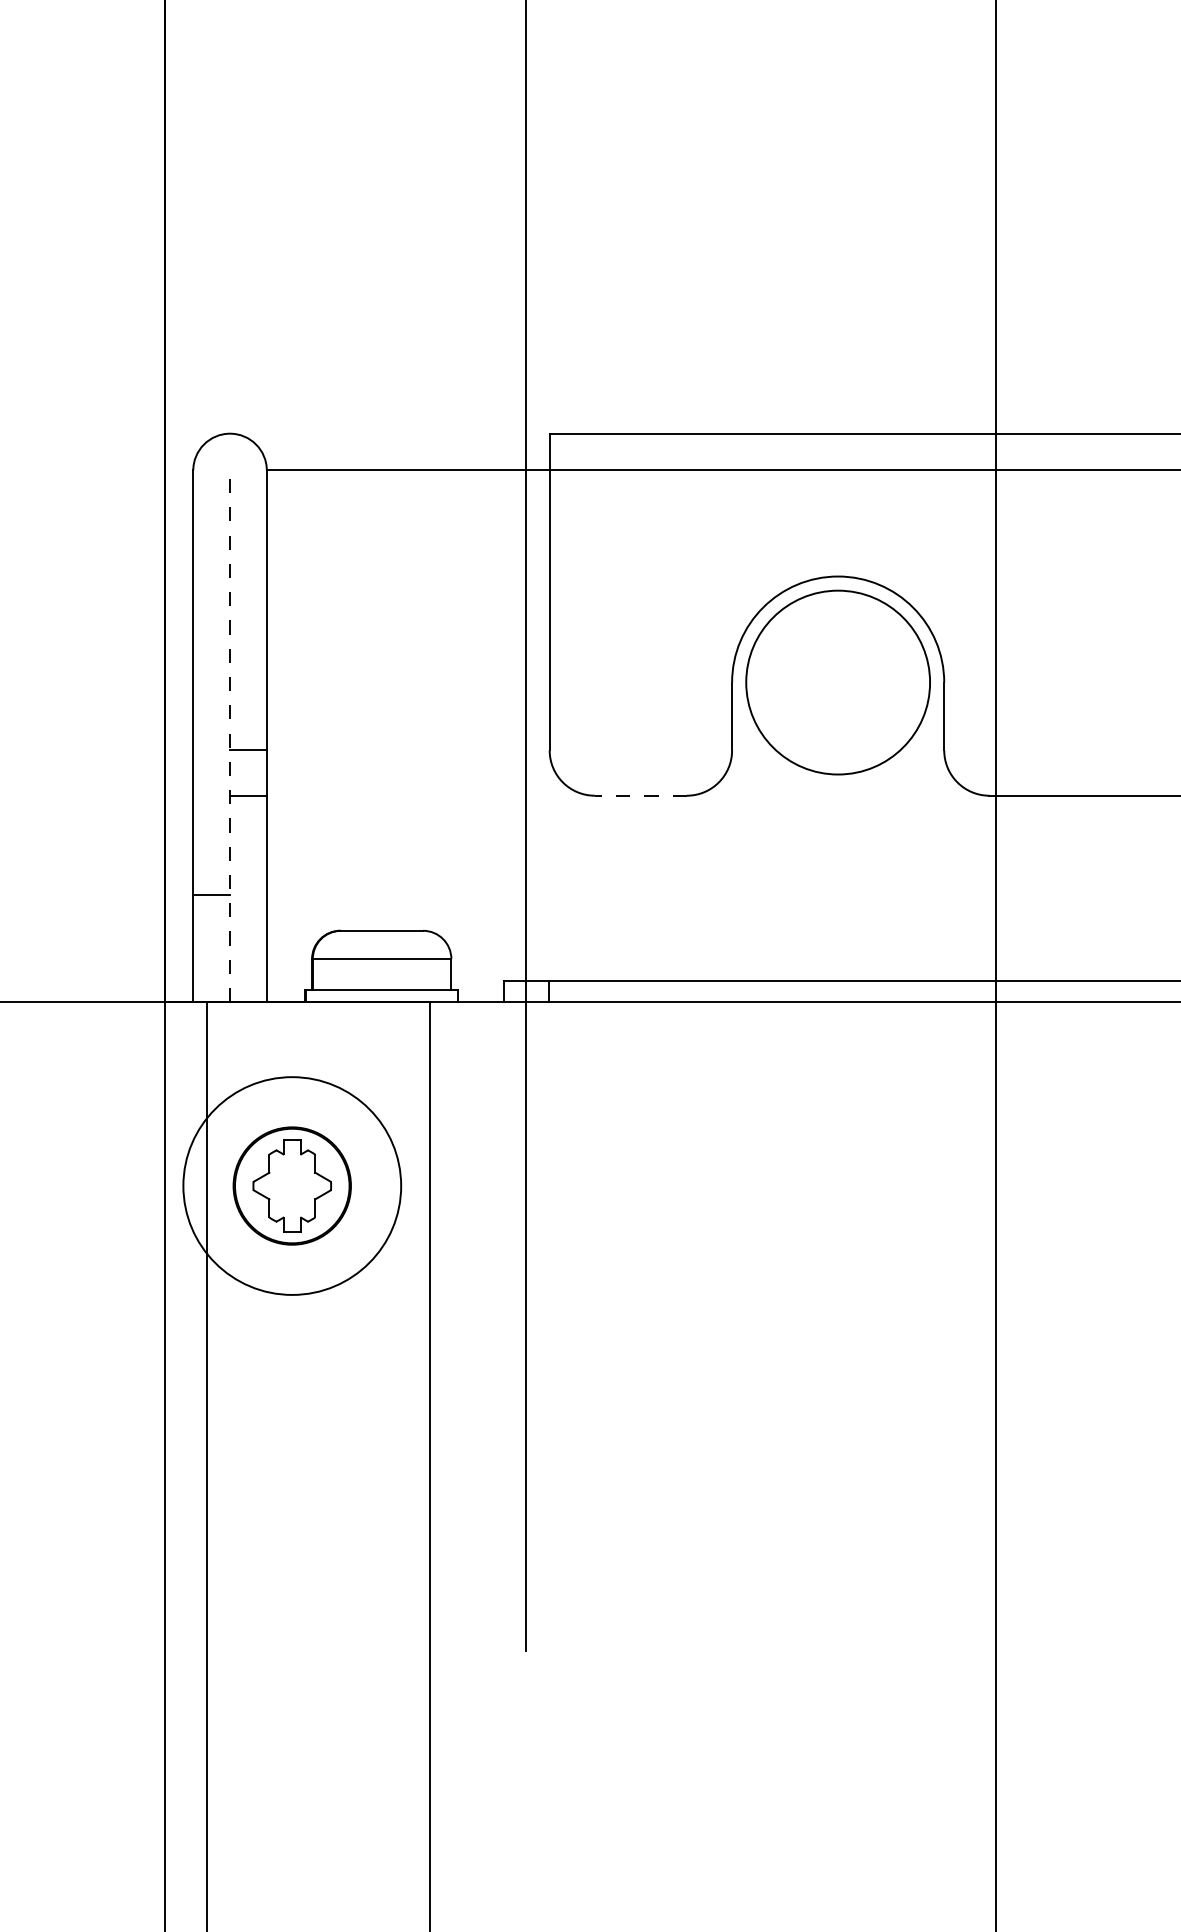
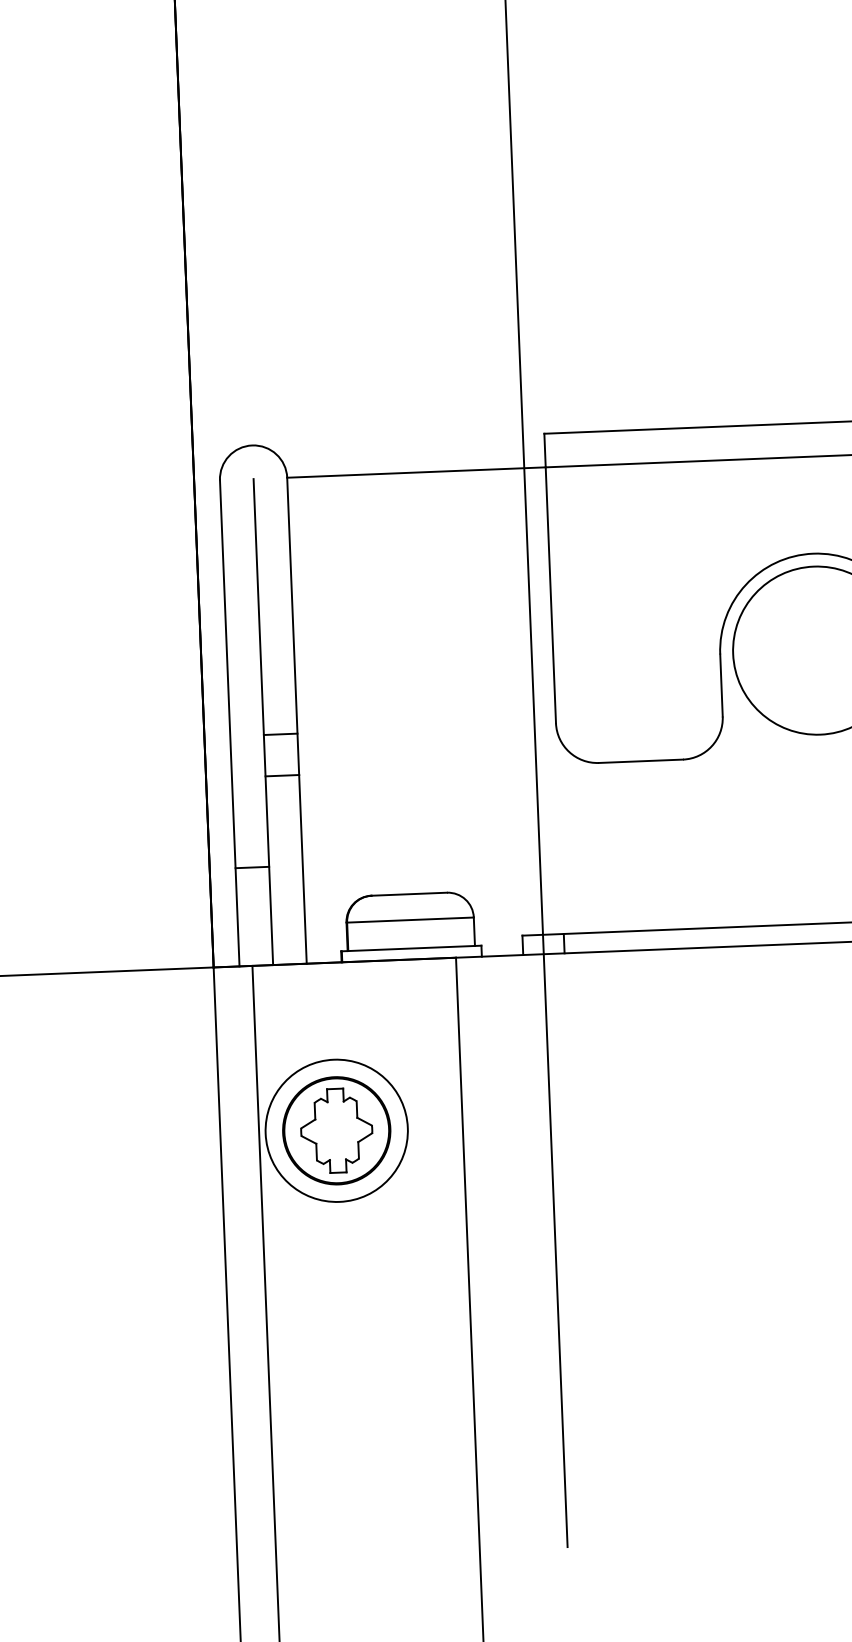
line: (230, 736) -> (263, 722), dashed -> solid
line: (640, 795) -> (640, 761), dashed -> solid
circle: (292, 1185) -> (336, 1130), size x0.71

